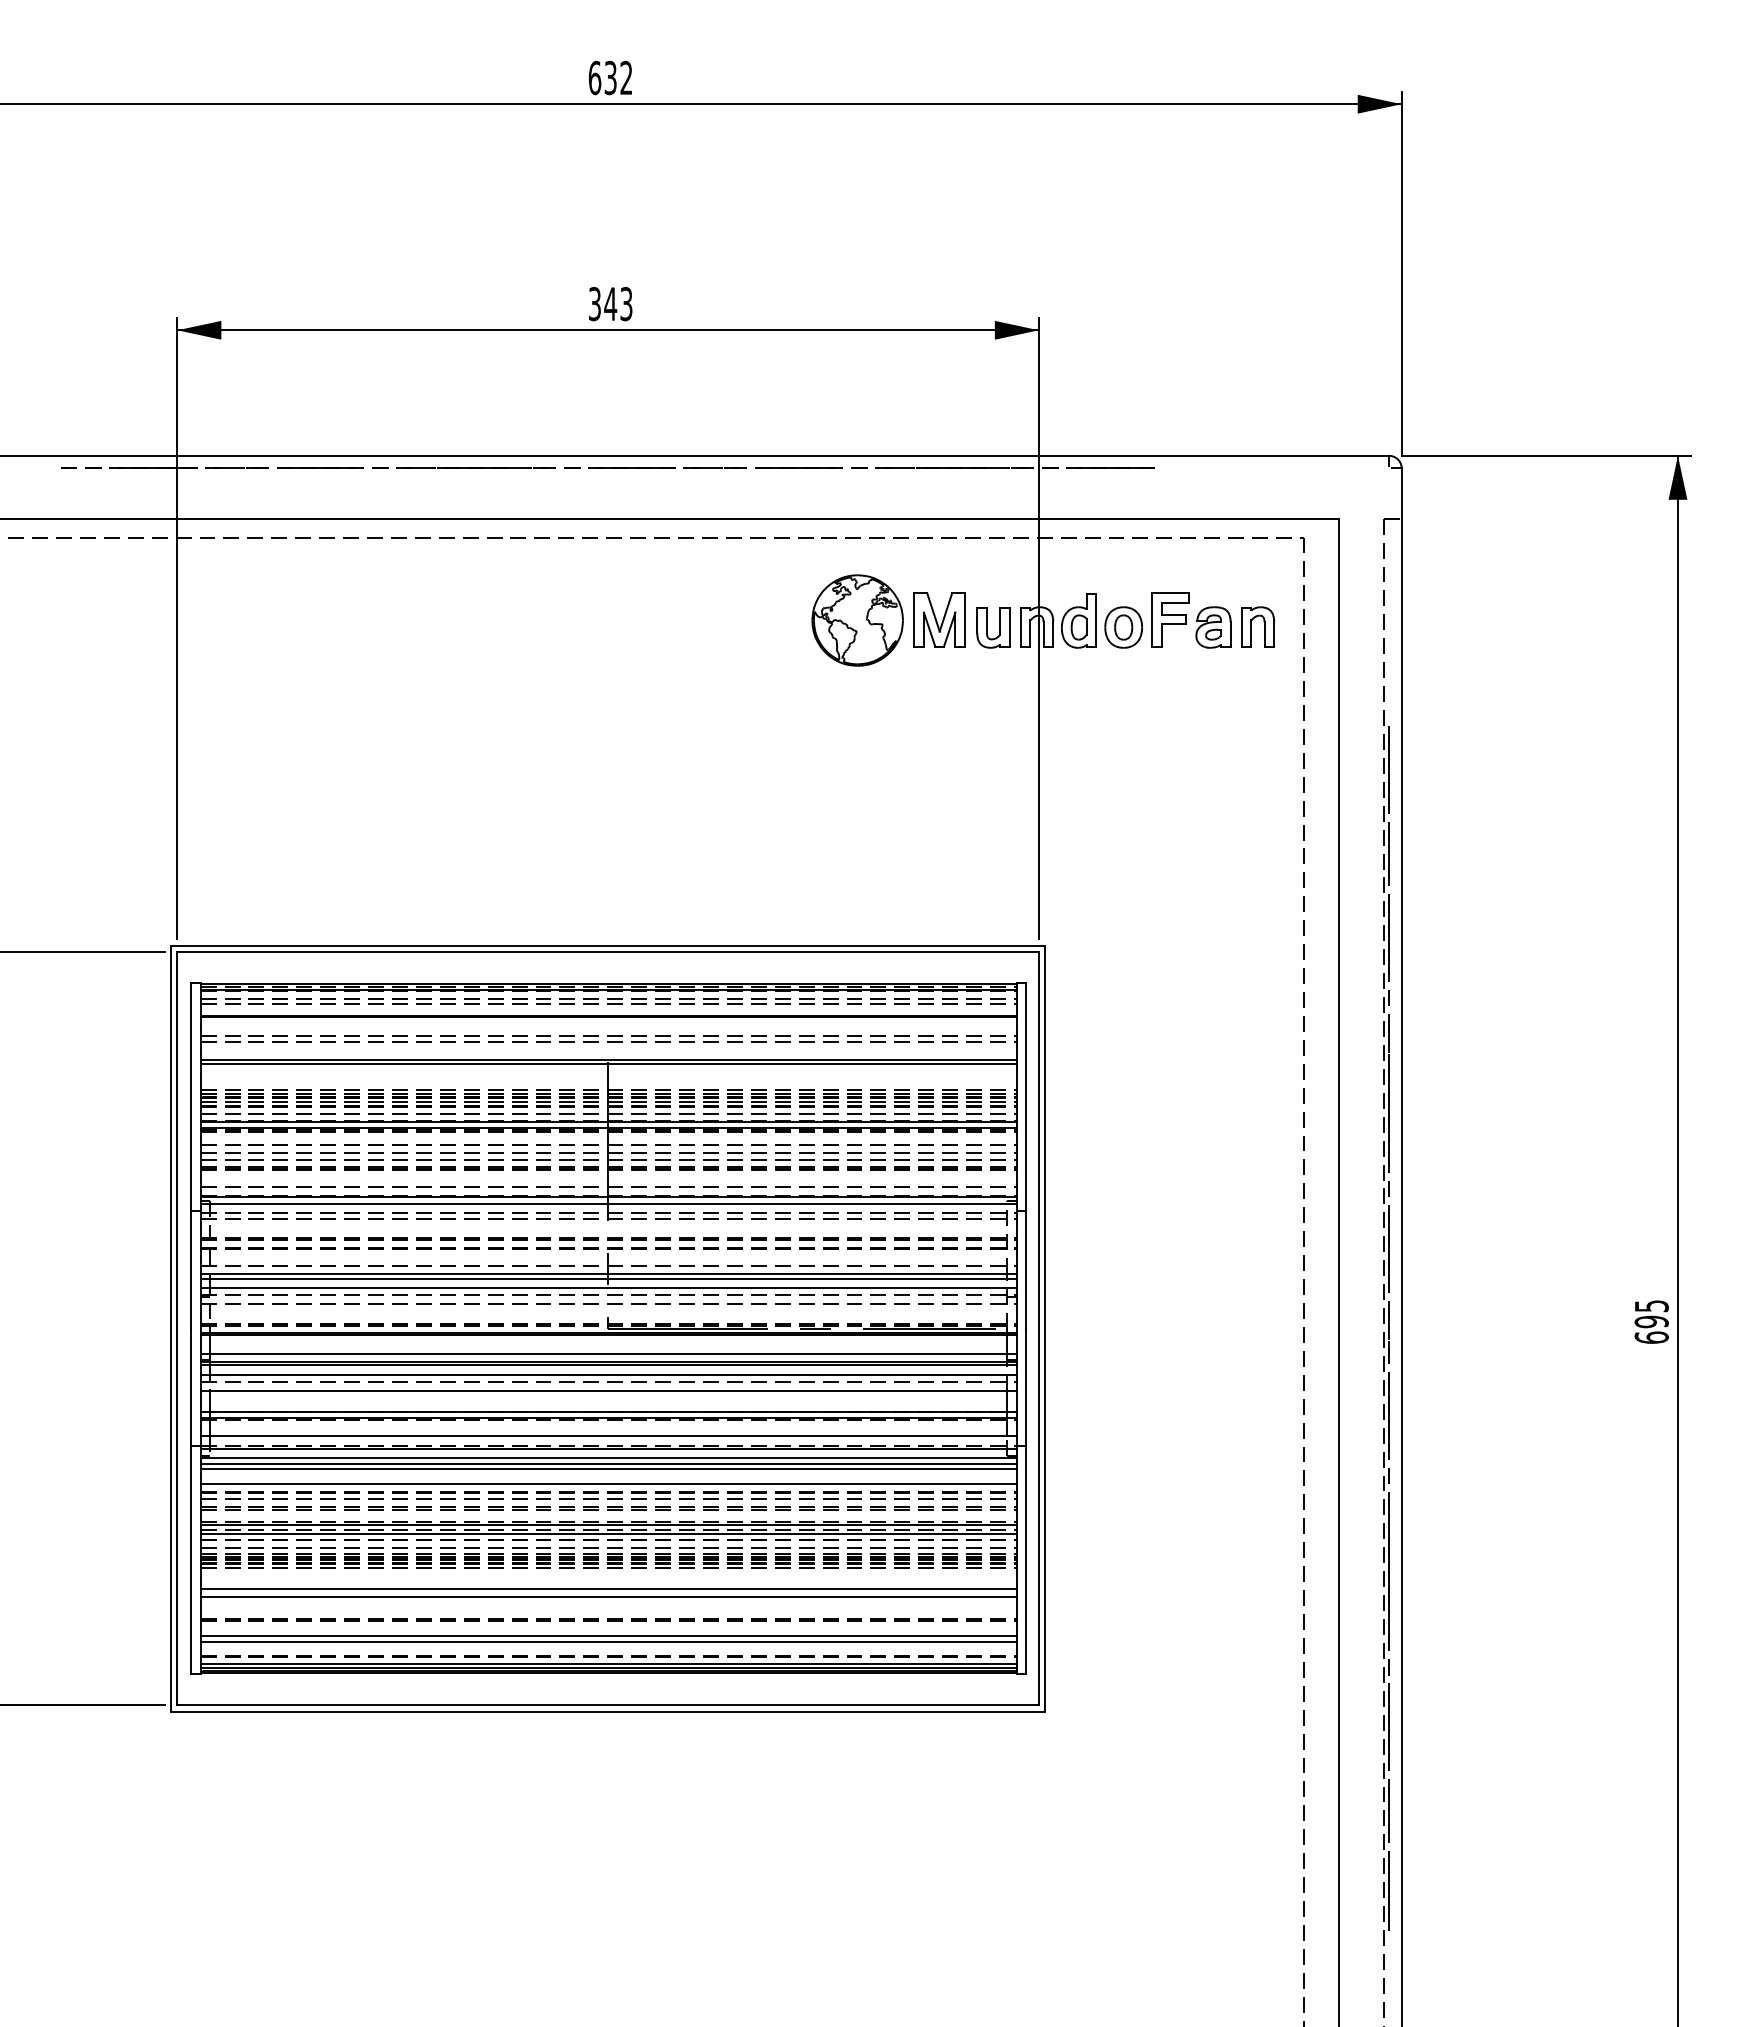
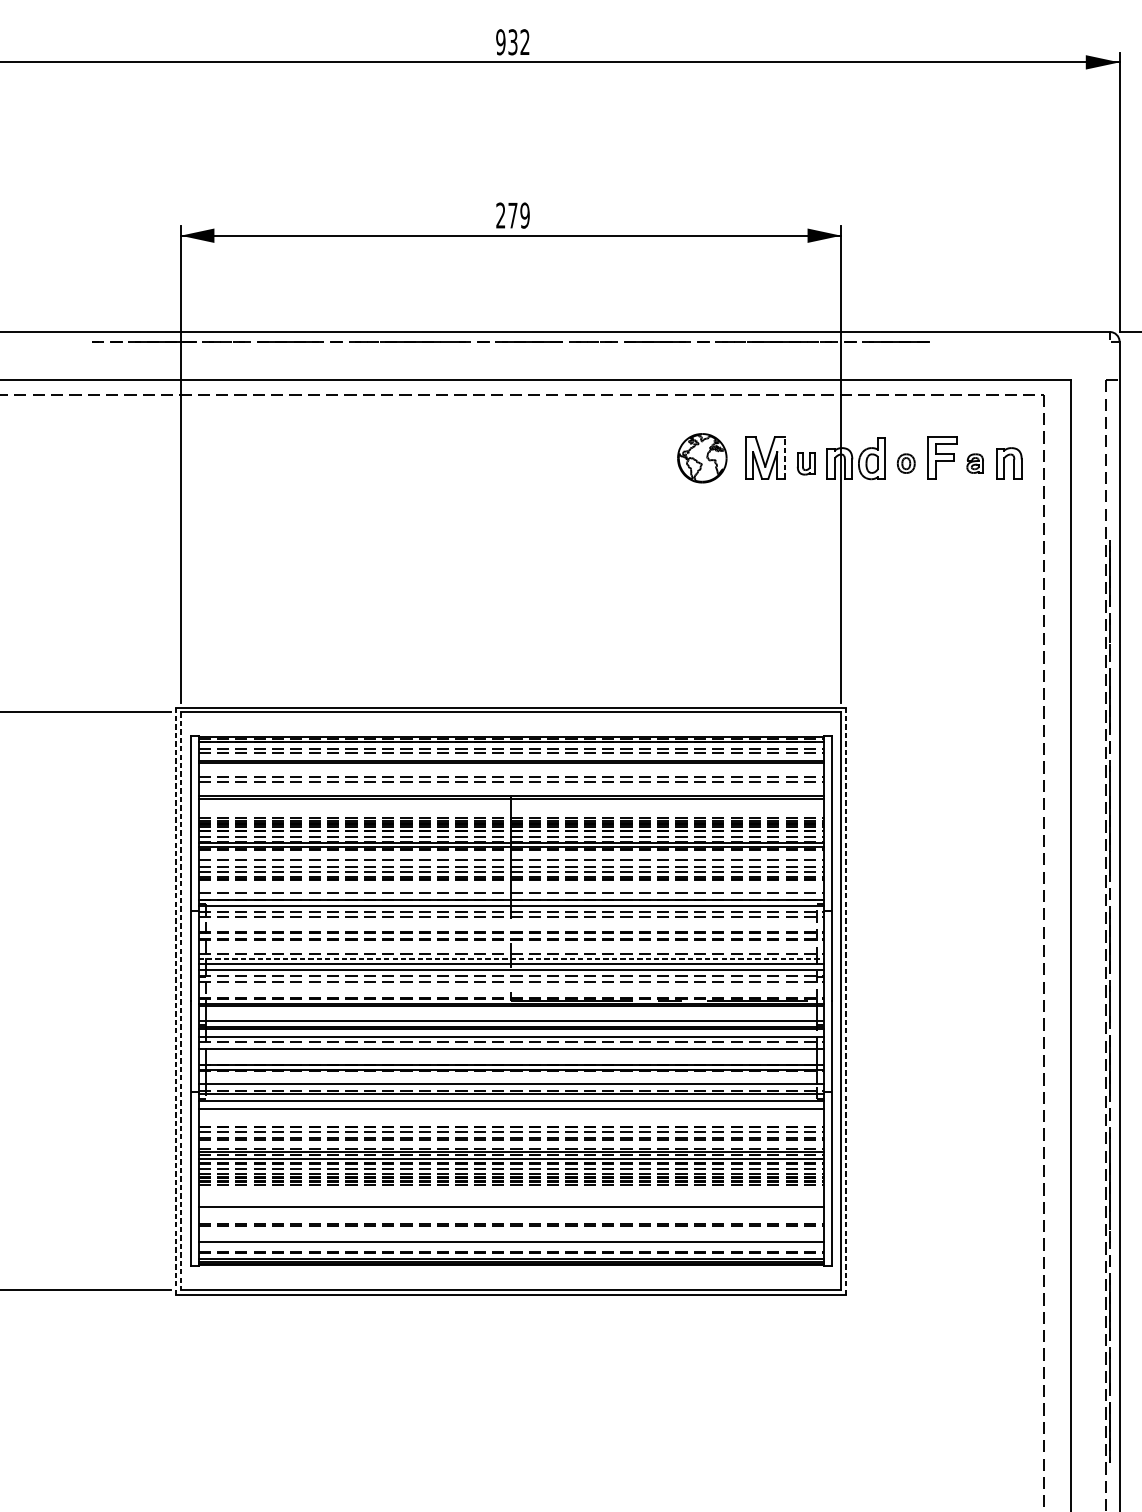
text: (594, 77) -> (500, 41), 632 -> 932
text: (610, 304) -> (512, 215), 343 -> 279
part: (857, 620) -> (702, 458), size x0.7
line: (965, 620) -> (785, 458), solid -> dashed
part: (993, 627) -> (806, 463), size x0.7
part: (1123, 627) -> (906, 463), size x0.6
part: (1213, 627) -> (975, 463), size x0.6
line: (609, 1274) -> (512, 959), solid -> dashed
line: (171, 1328) -> (176, 1001), solid -> dashed
line: (177, 1328) -> (180, 1001), solid -> dashed
line: (1045, 1328) -> (846, 1001), solid -> dashed
line: (608, 1463) -> (511, 1104), removed
line: (608, 1483) -> (511, 1120), removed
line: (608, 1588) -> (511, 1200), removed
line: (608, 1636) -> (511, 1237), removed

